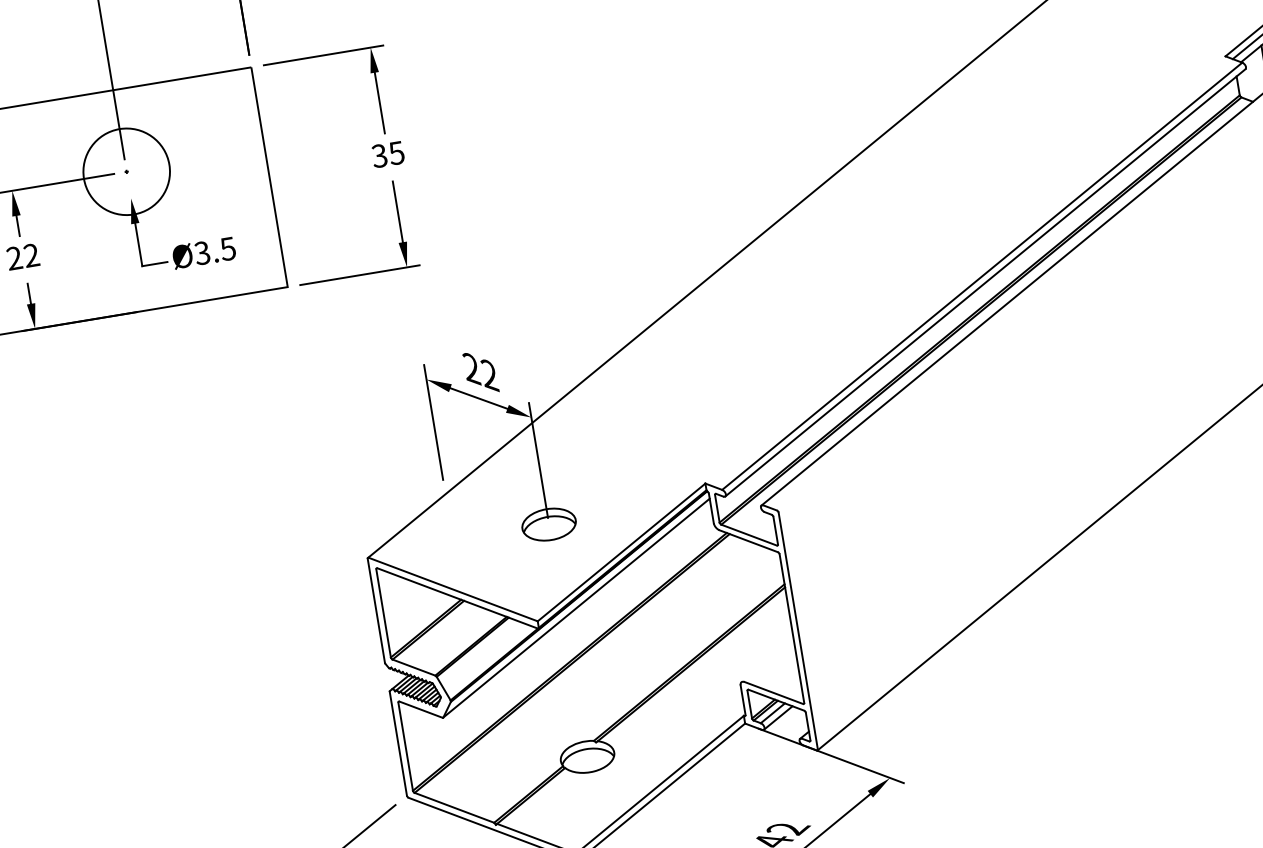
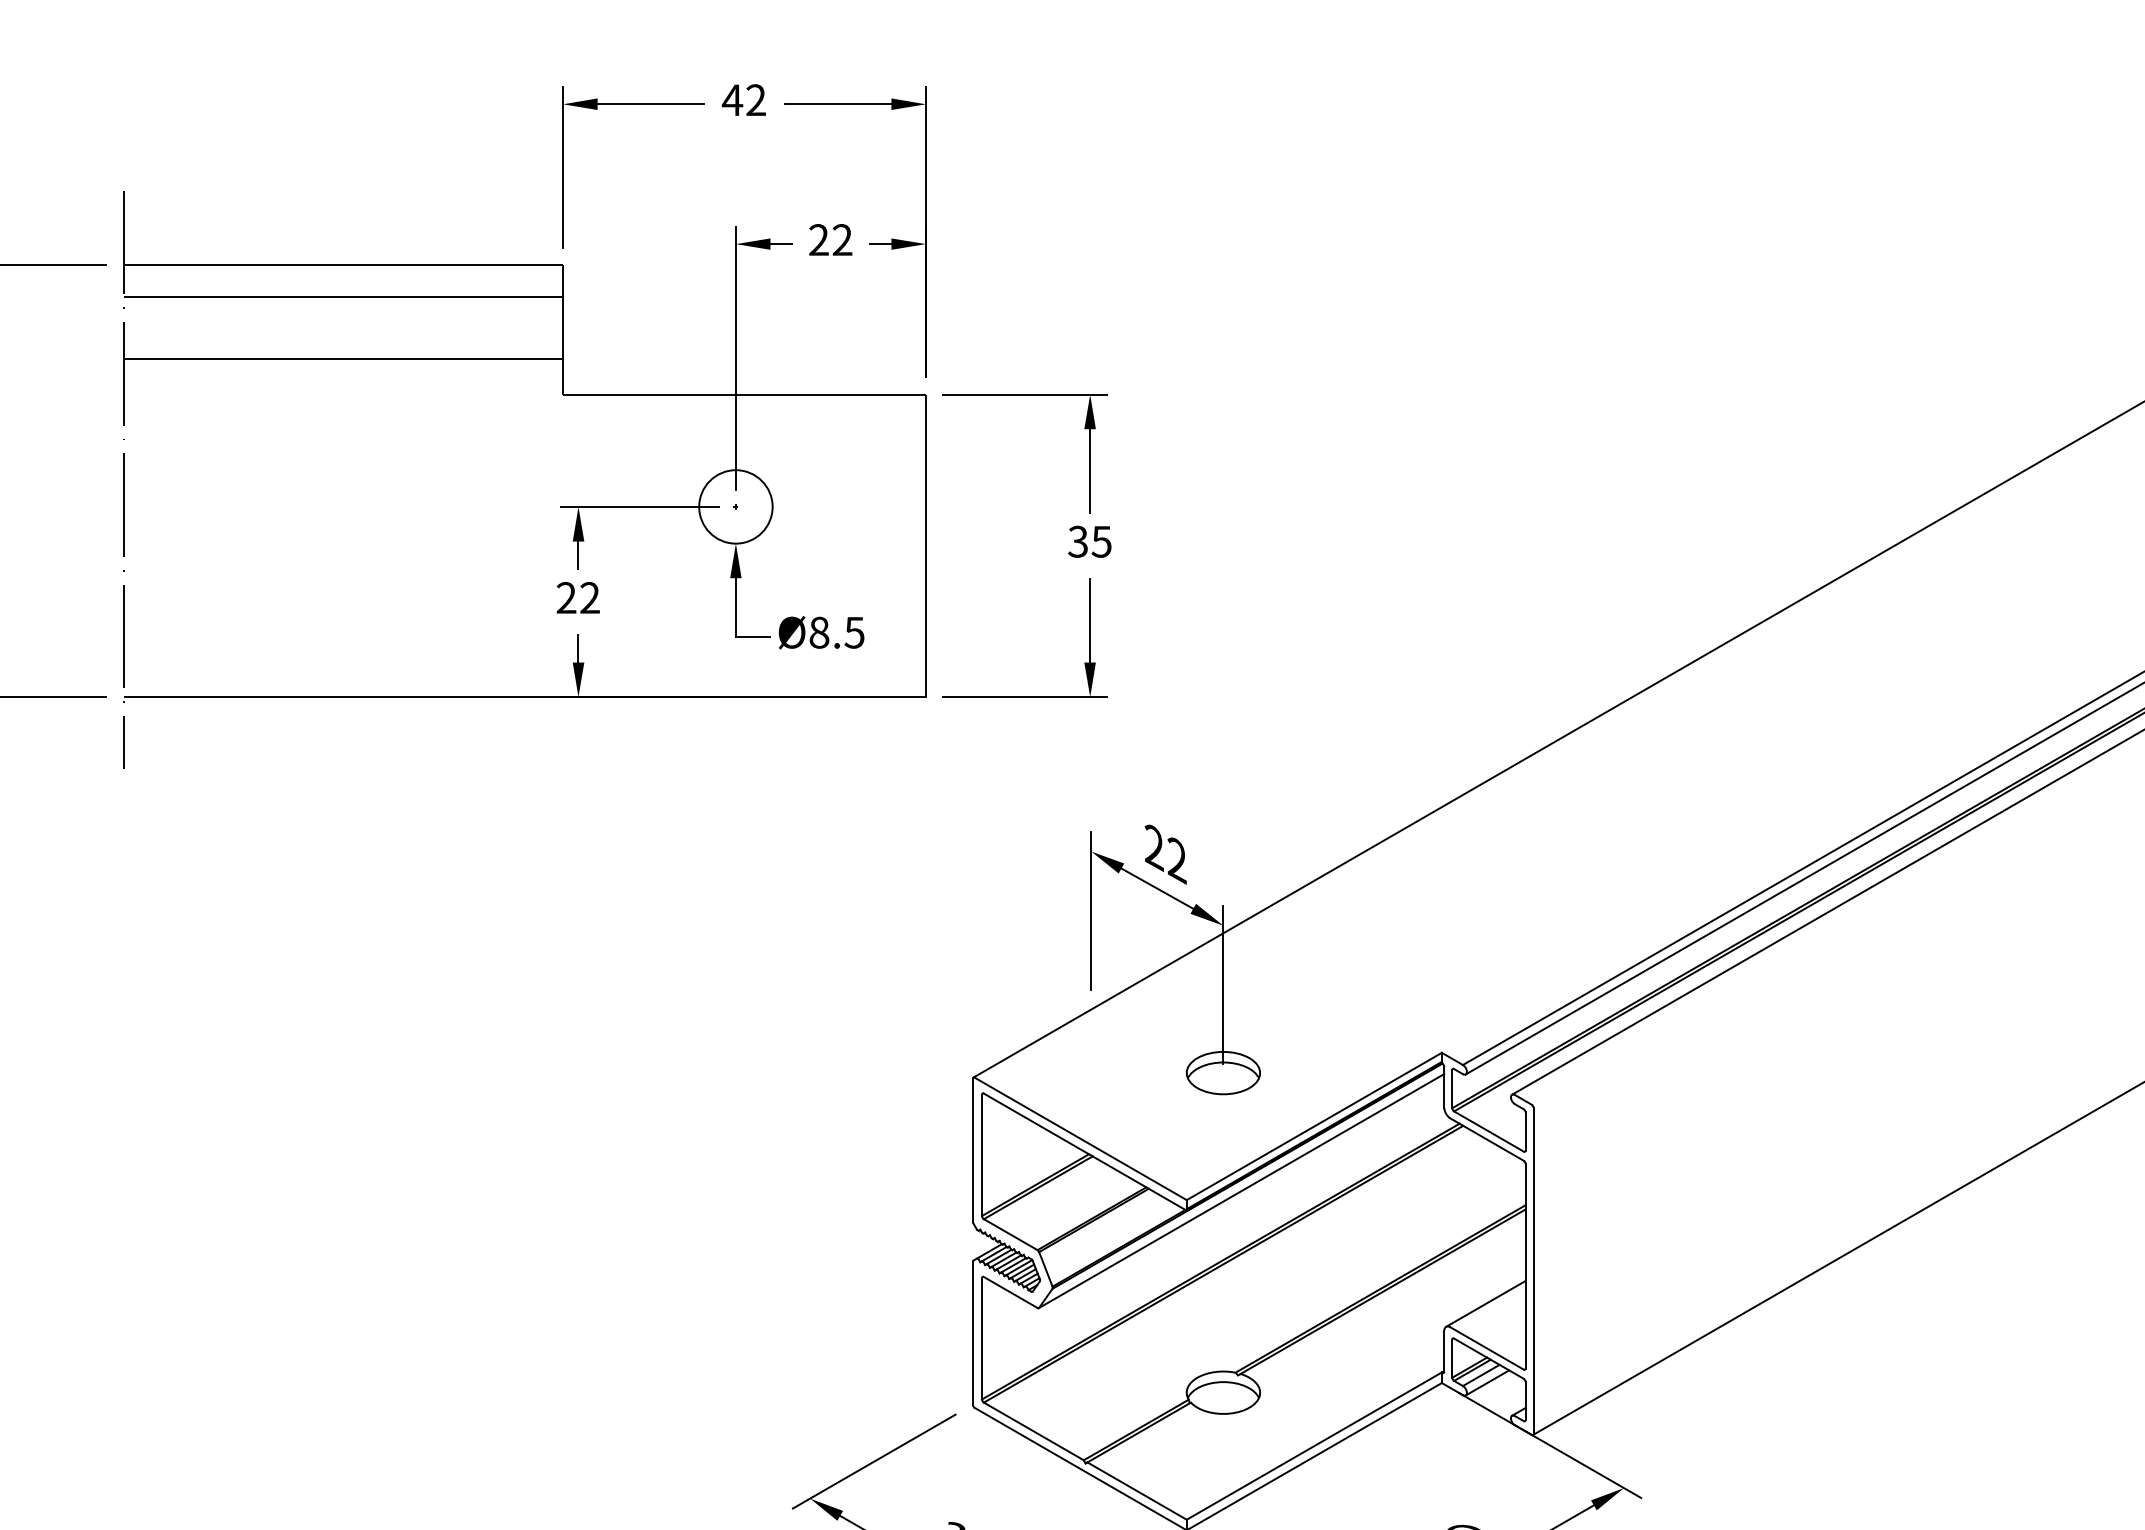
circle: (126, 171) -> (735, 506), size x0.62
text: (202, 253) -> (819, 632), Ø3.5 -> Ø8.5
line: (767, 660) -> (1485, 1303), added

